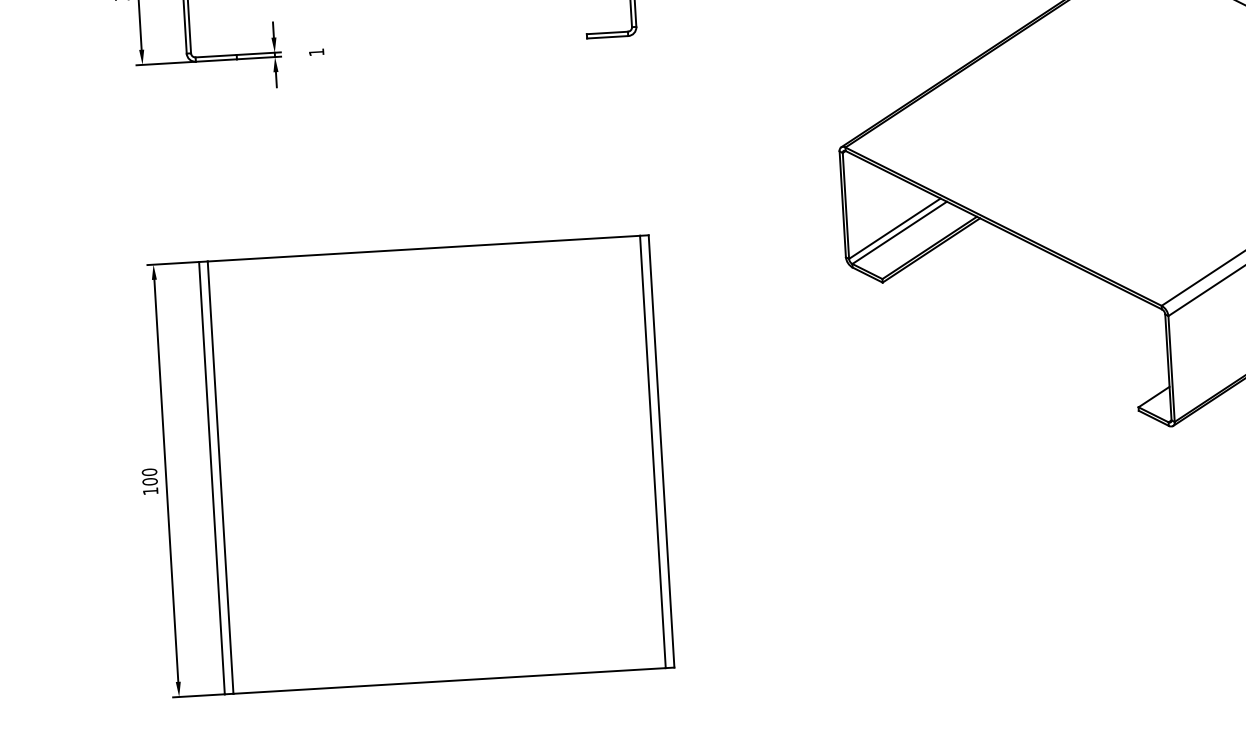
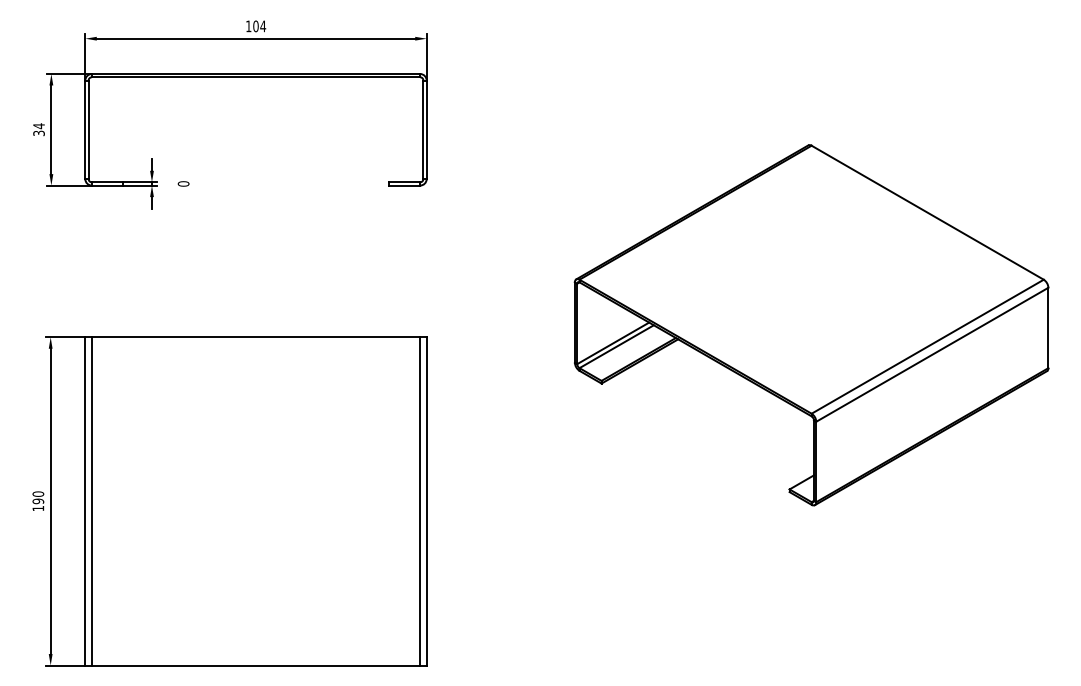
text: (316, 51) -> (183, 183), 1 -> 0
text: (150, 481) -> (38, 501), 100 -> 190

